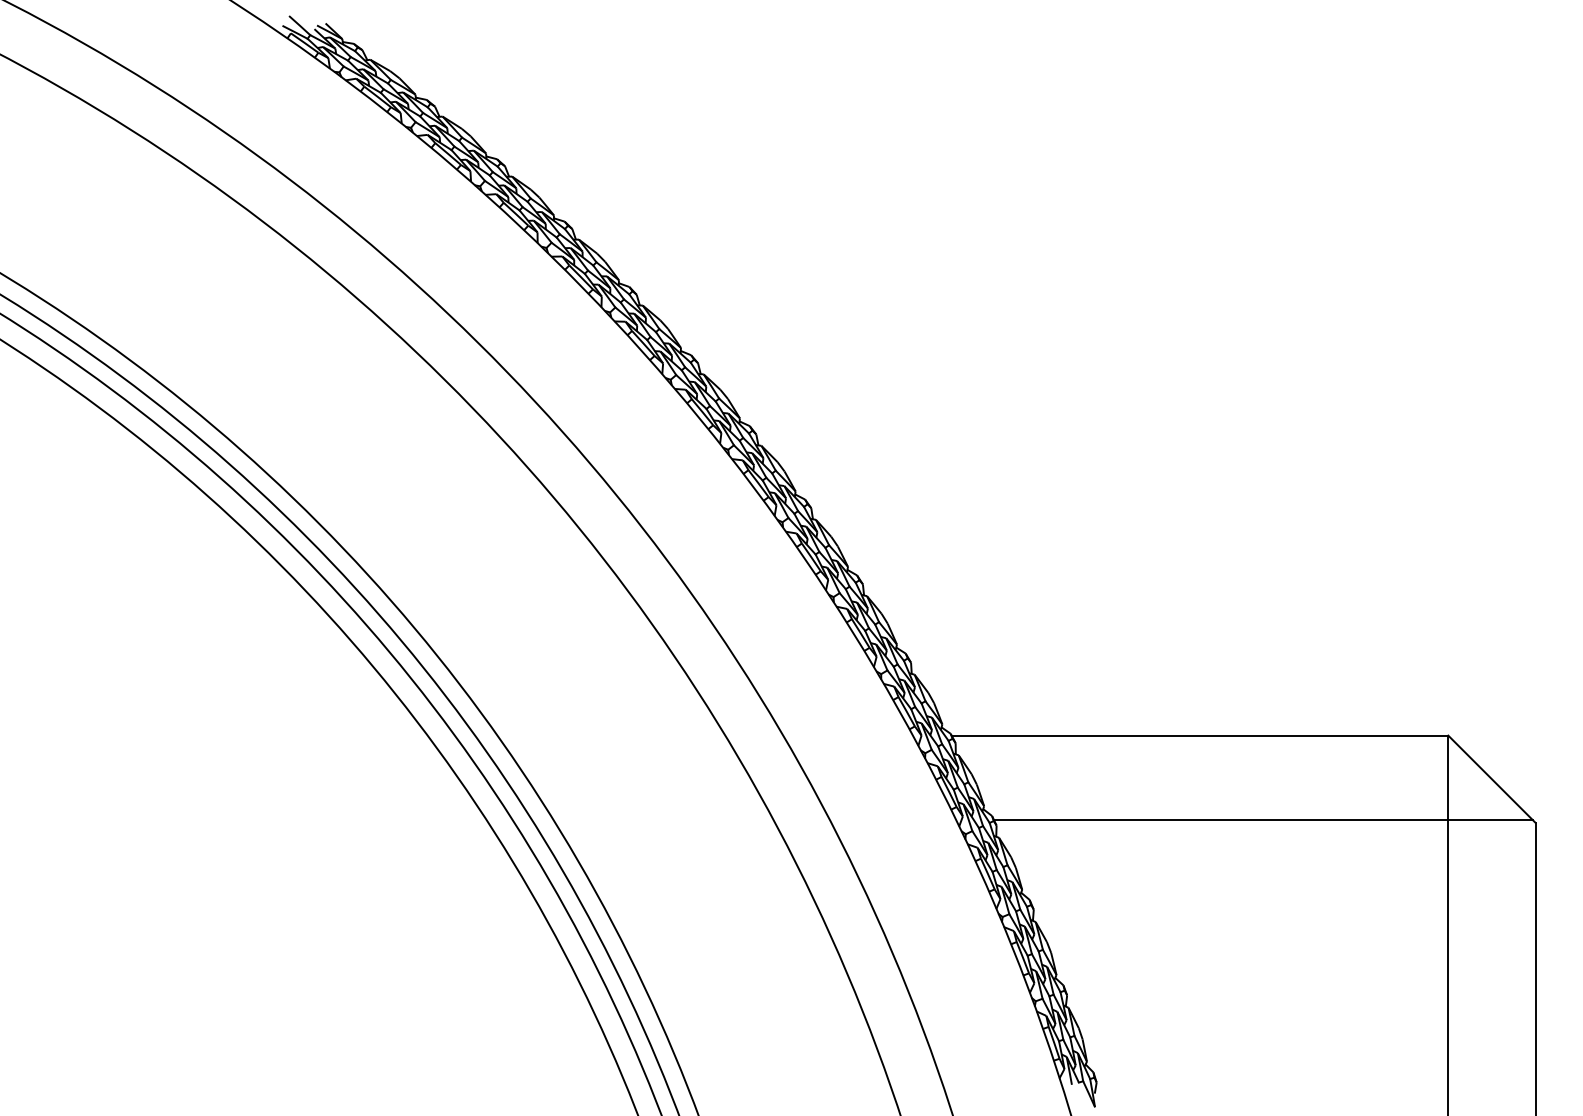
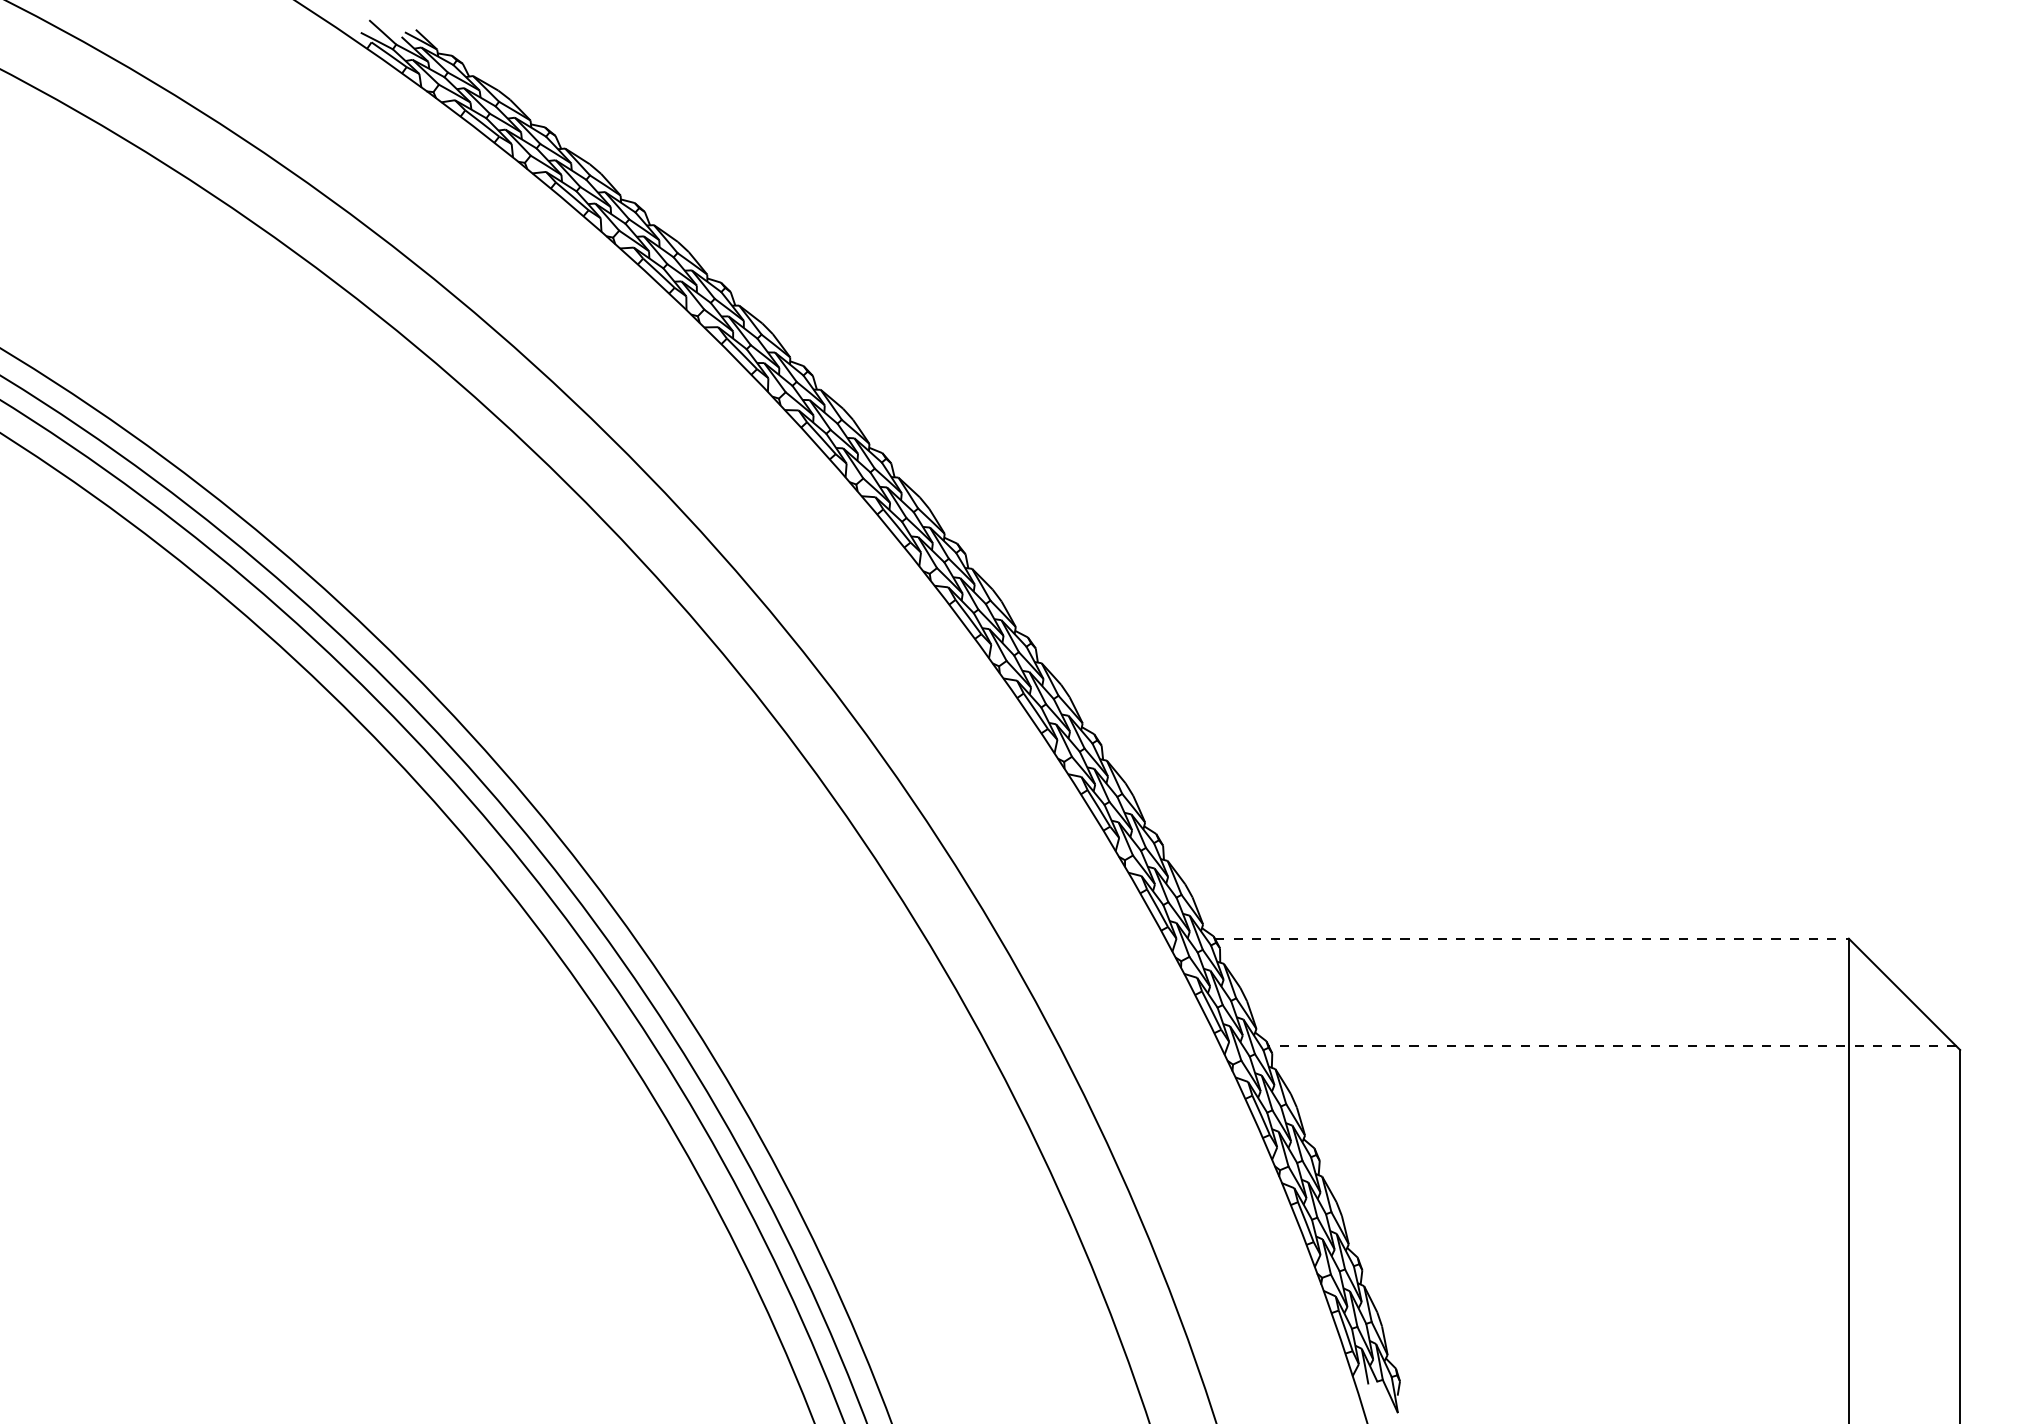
line: (1200, 735) -> (1532, 938), solid -> dashed
line: (1262, 820) -> (1611, 1047), solid -> dashed

